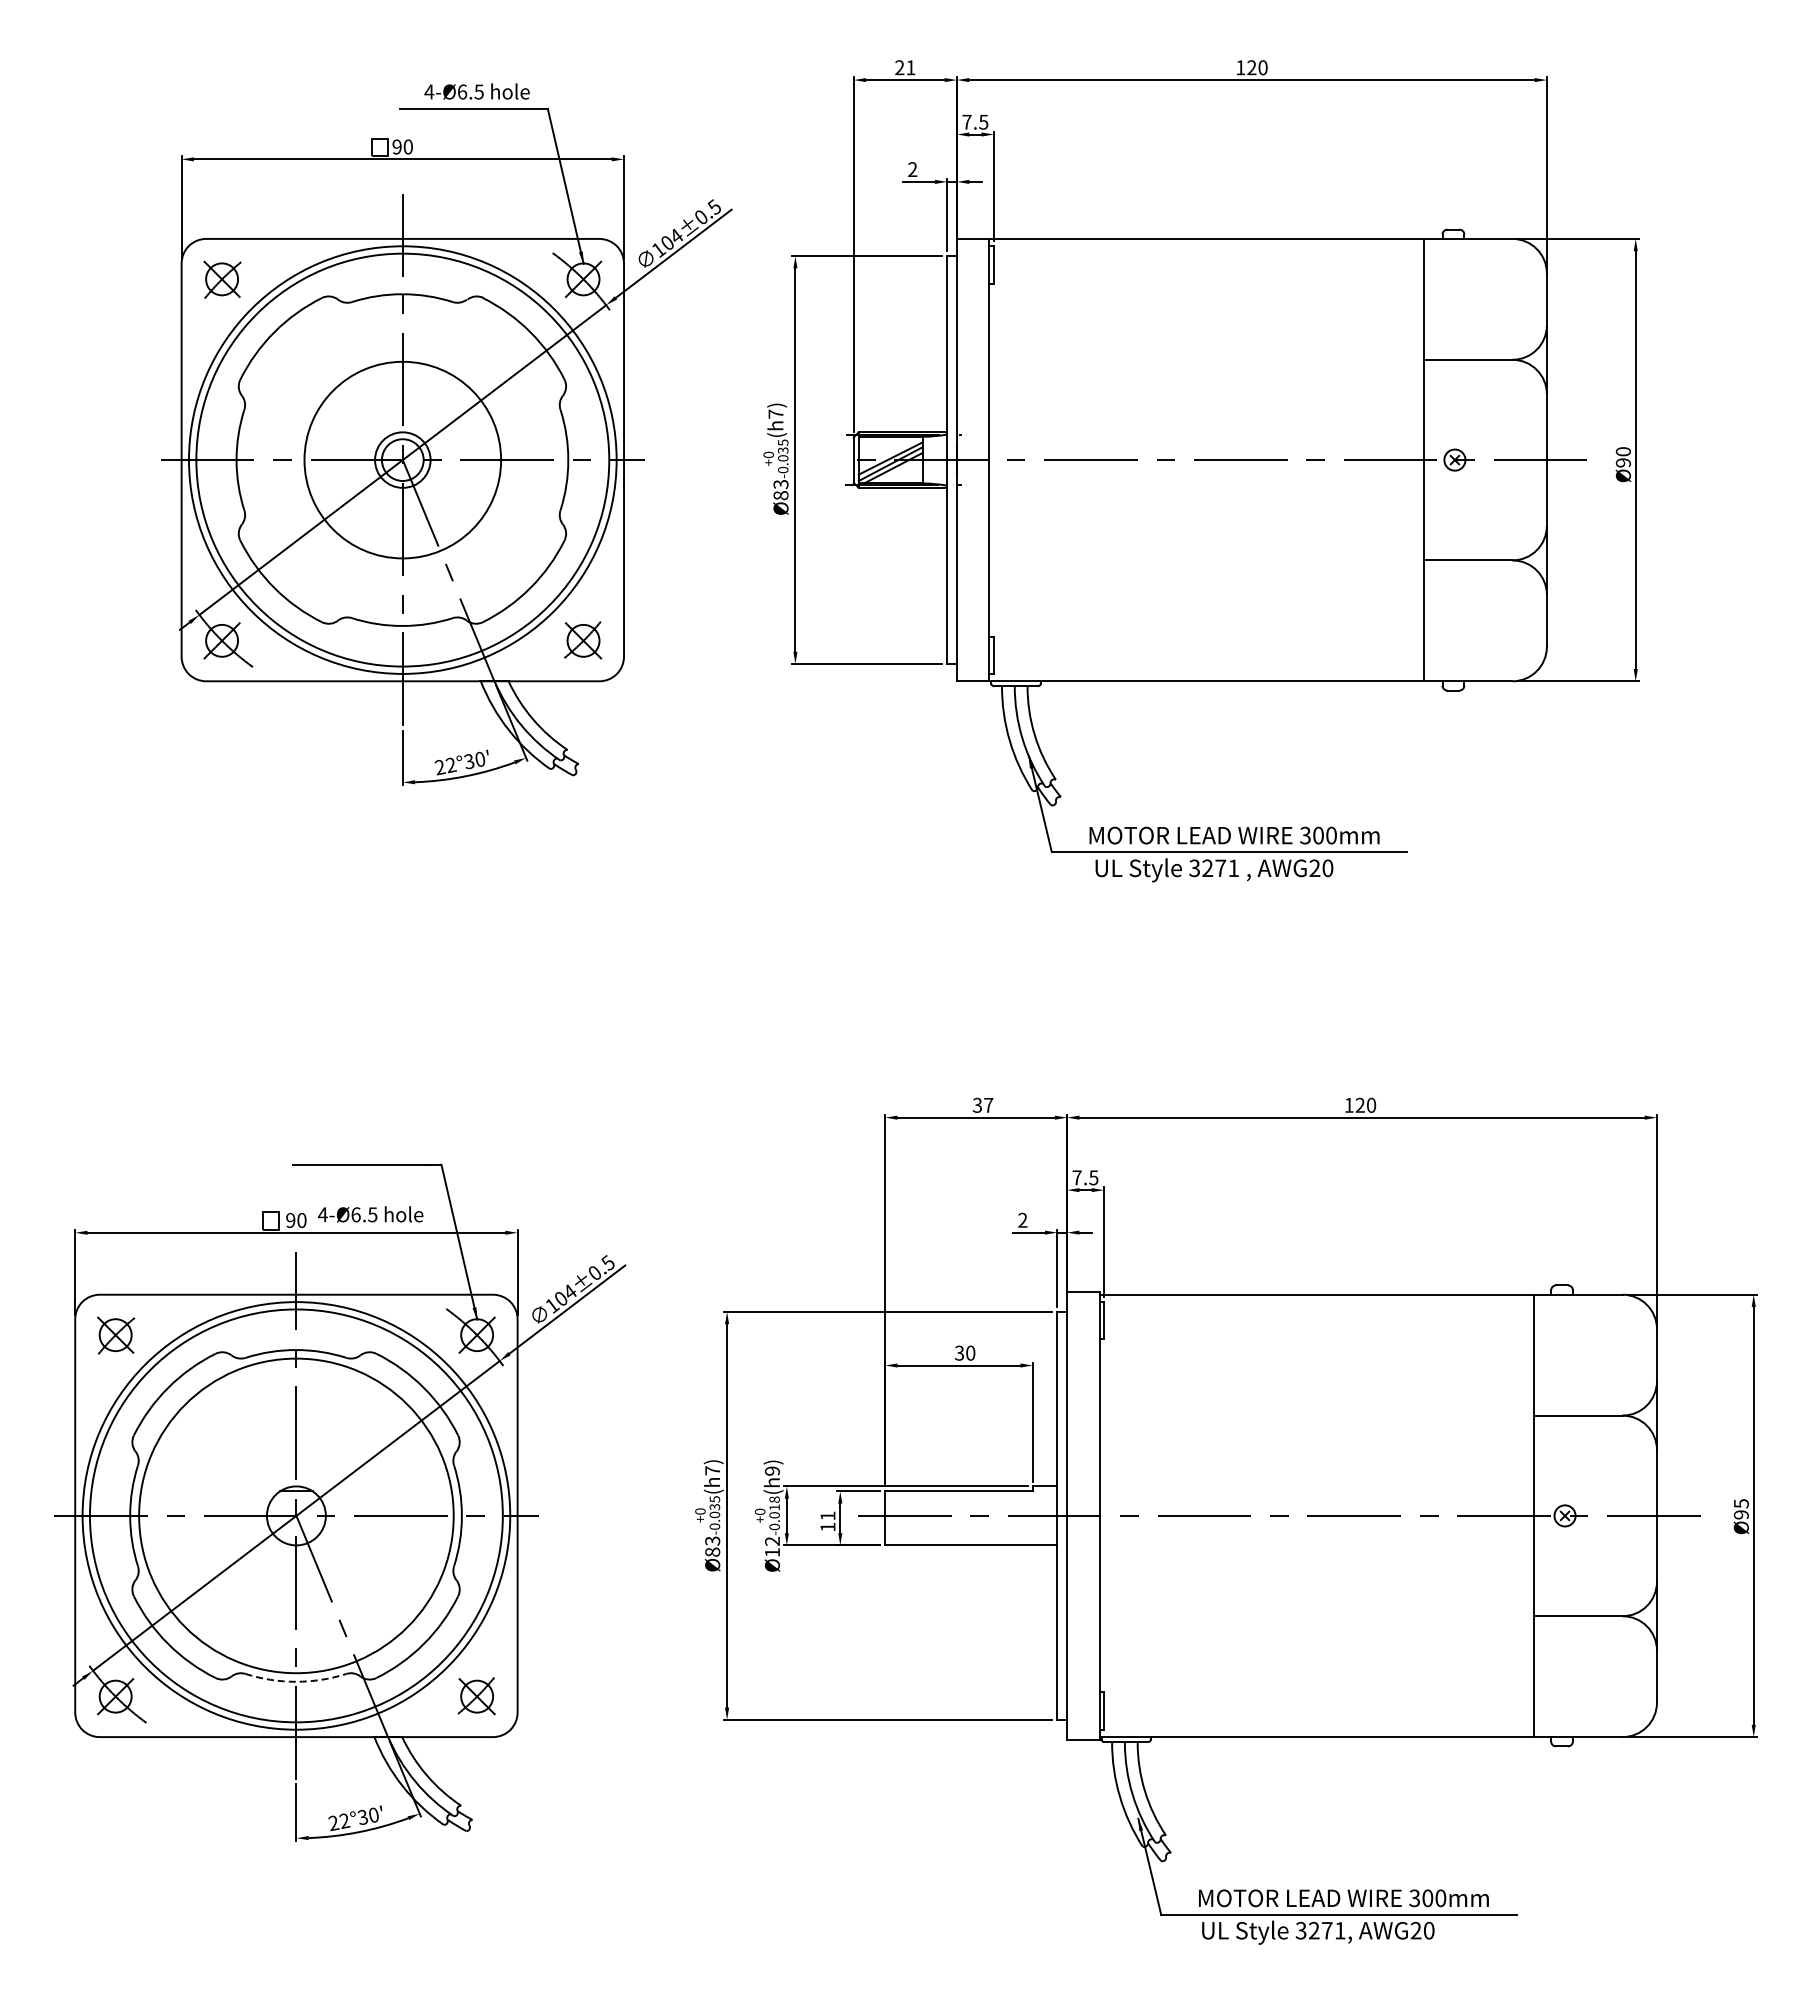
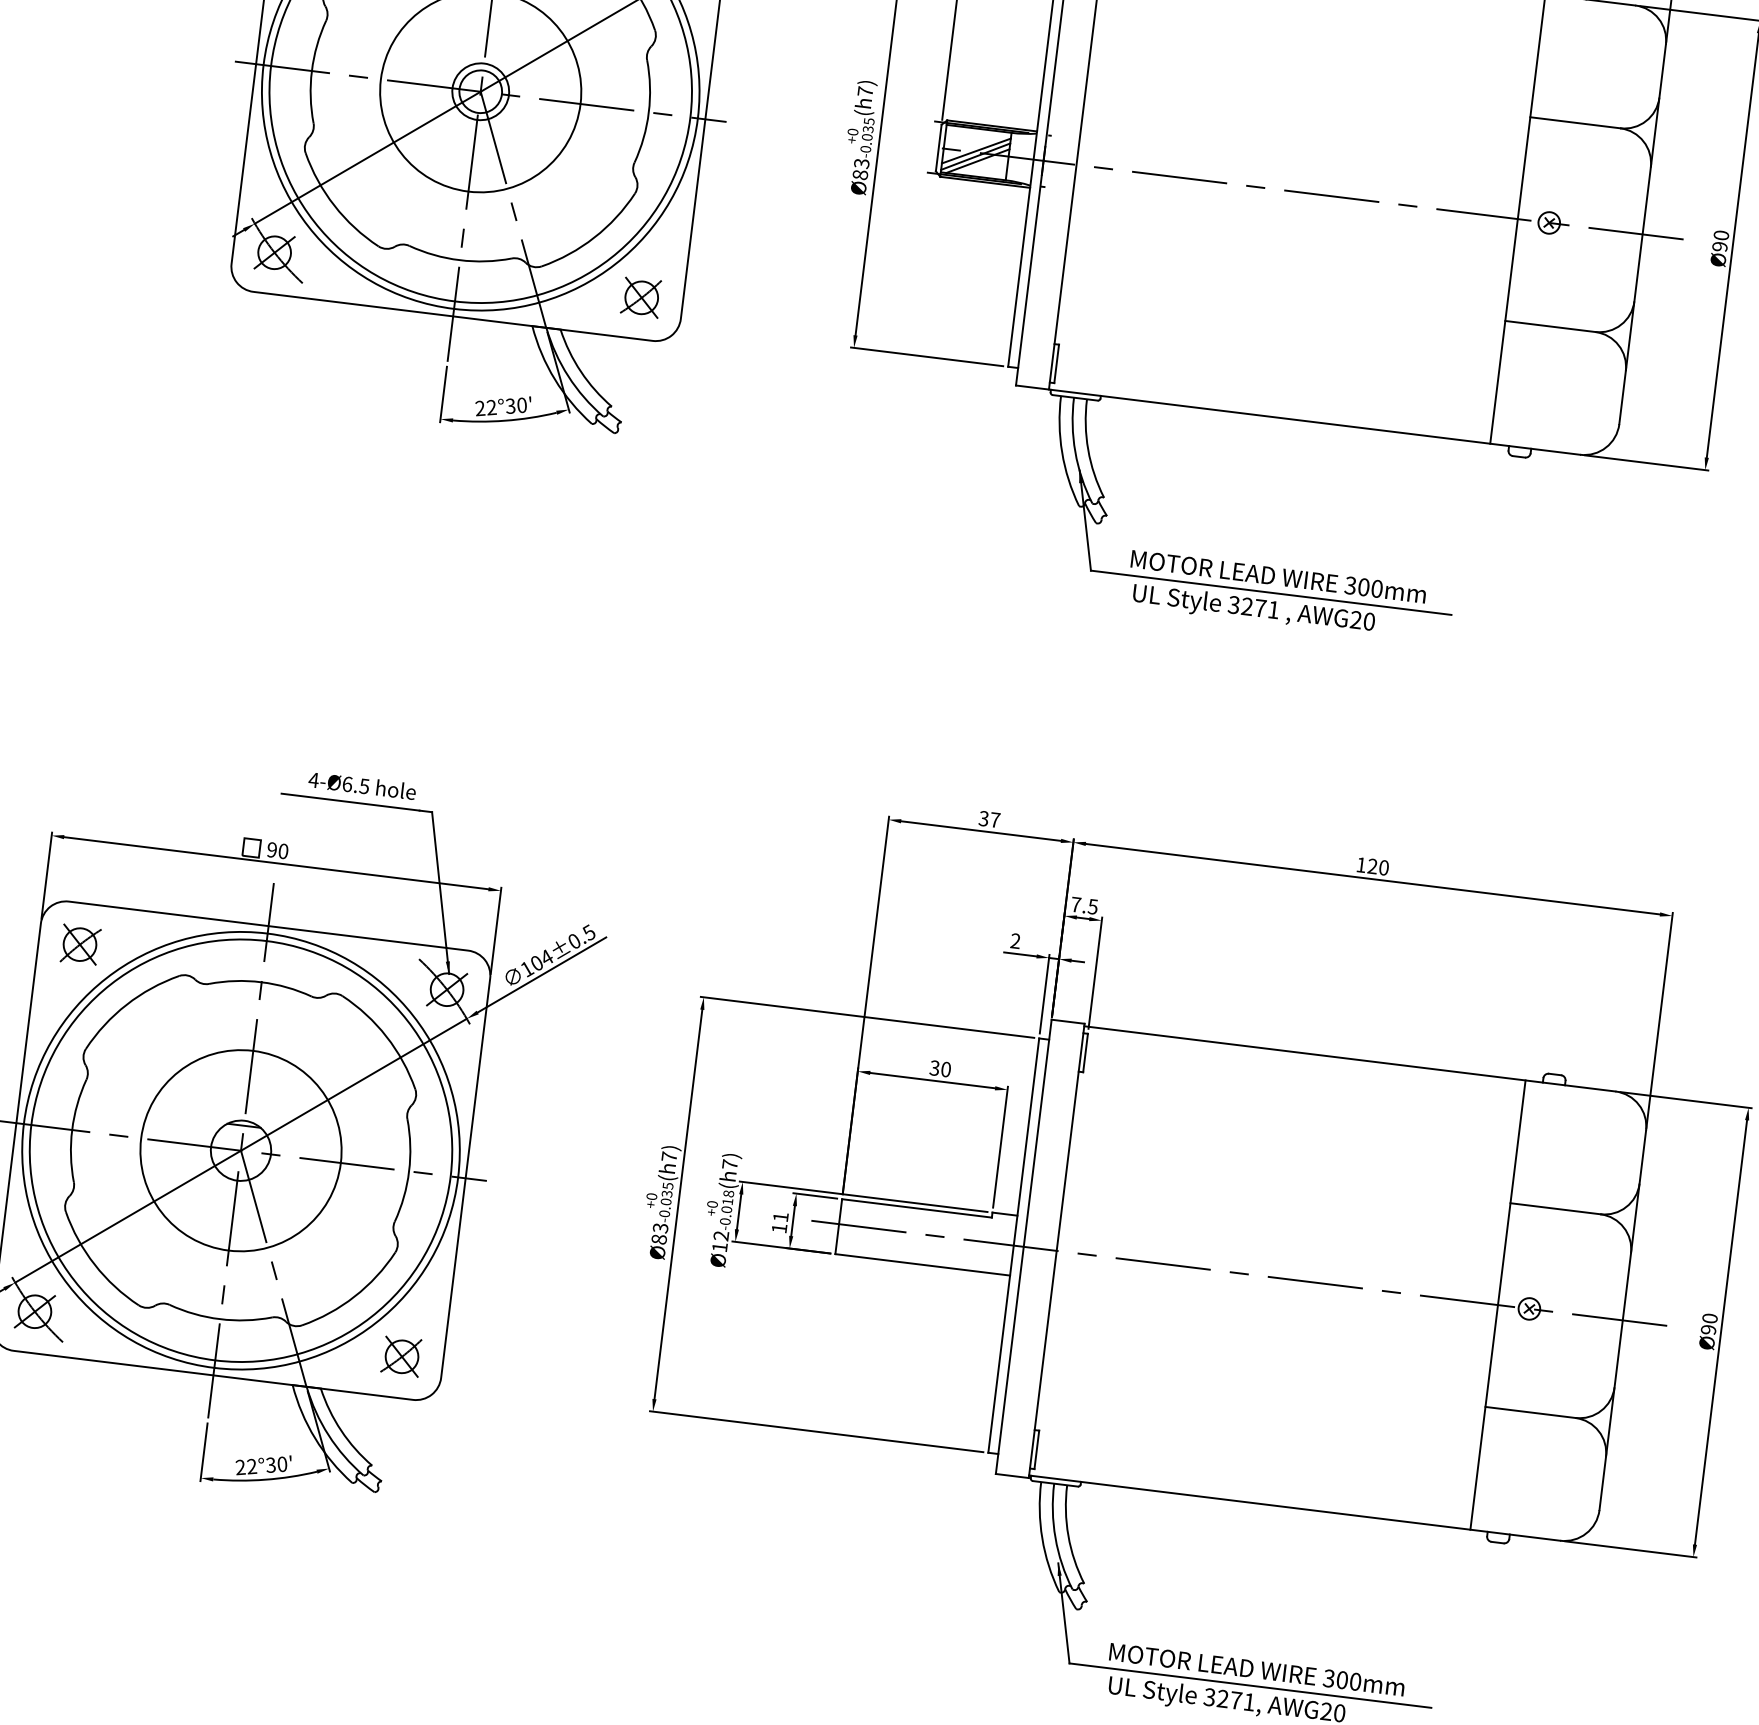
text: (370, 1214) -> (362, 785), moved
text: (771, 1470) -> (729, 1163), 9 -> 7
text: (1740, 1503) -> (1709, 1318), Ø95 -> Ø90
circle: (296, 1515) -> (241, 1150), size x0.62
arc: (296, 1681) -> (220, 1318), dashed -> solid

